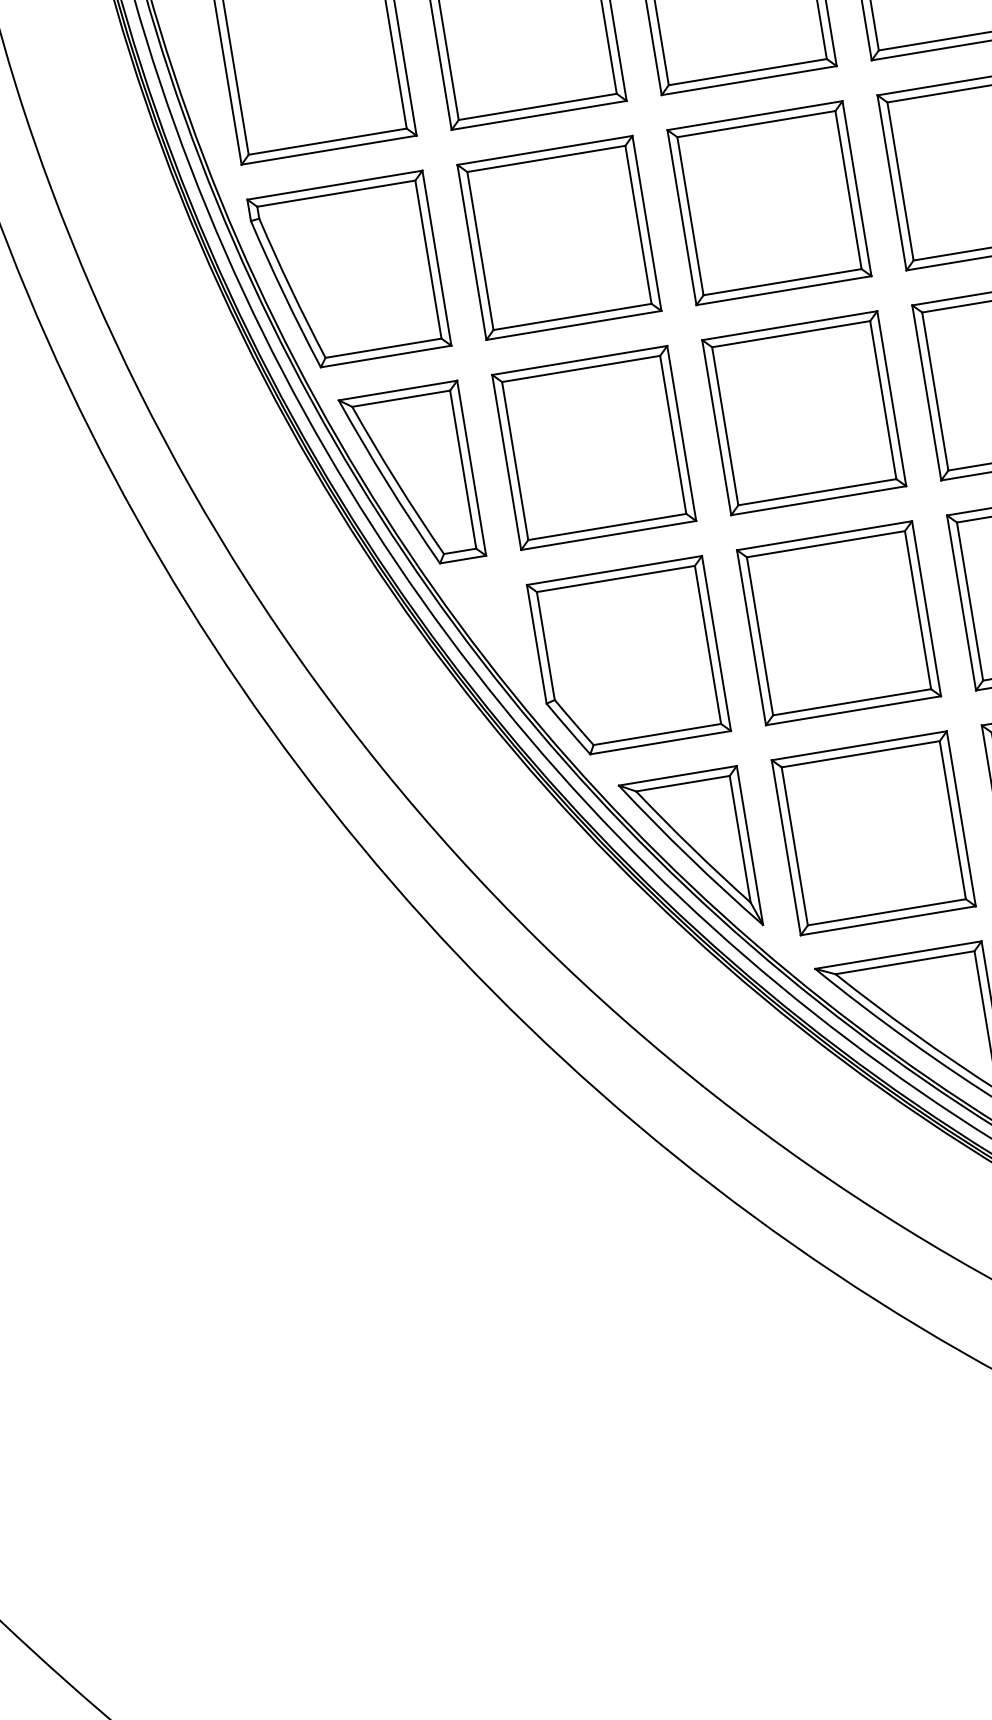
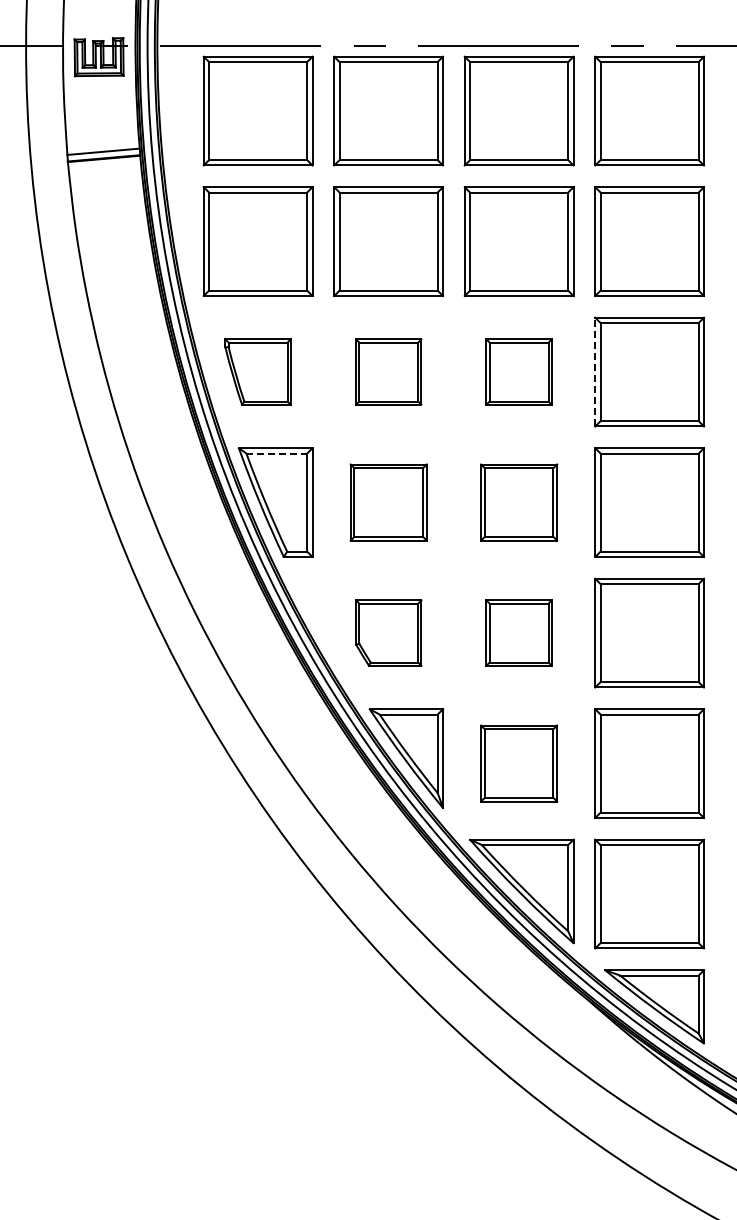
line: (892, 181) -> (595, 371), solid -> dashed
part: (768, 202) -> (518, 371), size x0.6
part: (559, 237) -> (388, 371), size x0.6
part: (348, 271) -> (257, 371), size x0.6
line: (402, 398) -> (277, 453), solid -> dashed
part: (803, 413) -> (518, 502), size x0.7
part: (593, 447) -> (388, 502), size x0.7
part: (837, 622) -> (518, 632), size x0.6
part: (628, 657) -> (388, 632), size x0.6
part: (872, 833) -> (518, 763), size x0.7

